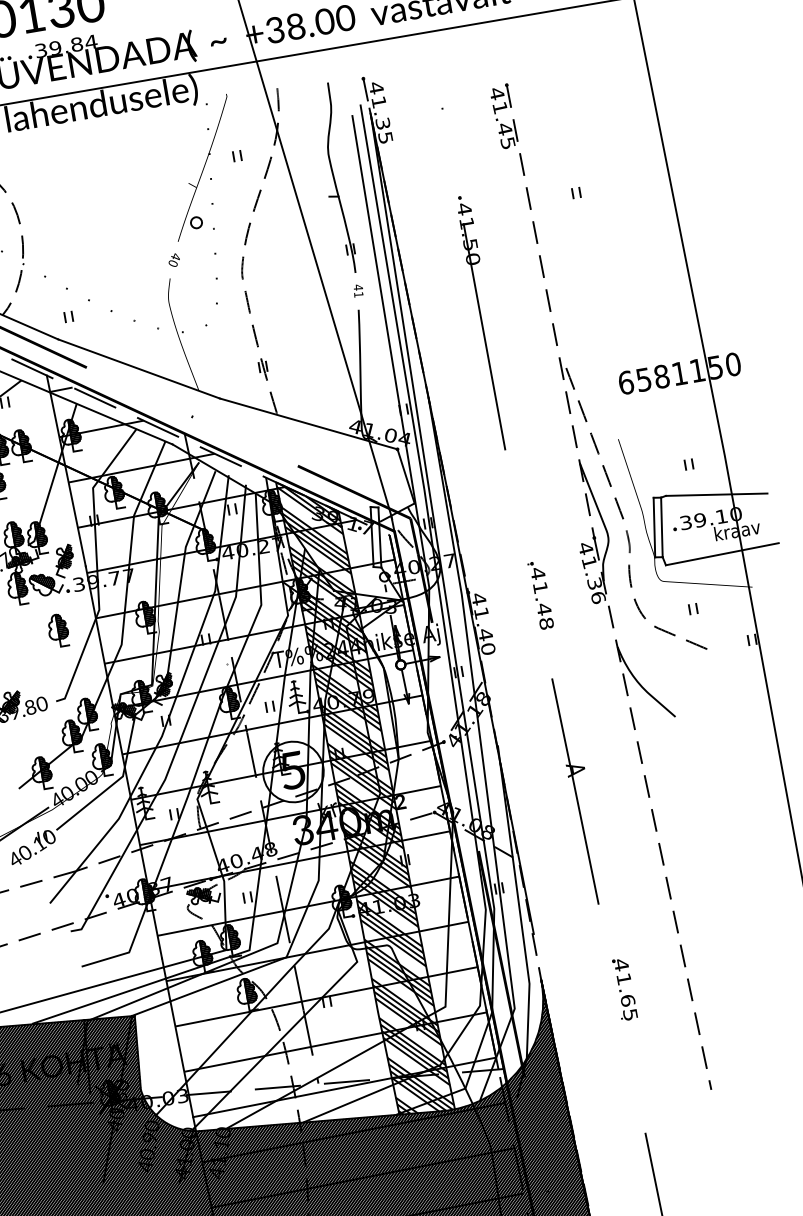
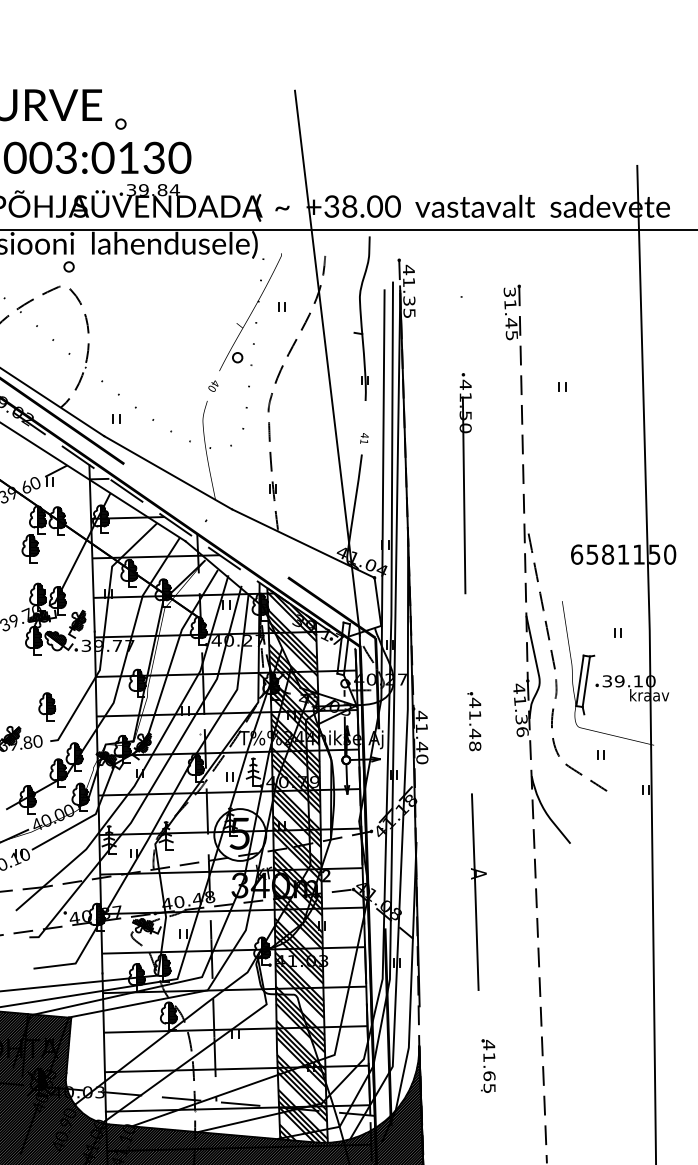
text: (496, 94) -> (509, 292), 41.45 -> 31.45
part: (334, 178) -> (361, 318), moved
line: (716, 493) -> (637, 661), removed
line: (722, 553) -> (633, 712), removed
part: (58, 630) -> (47, 706), moved

